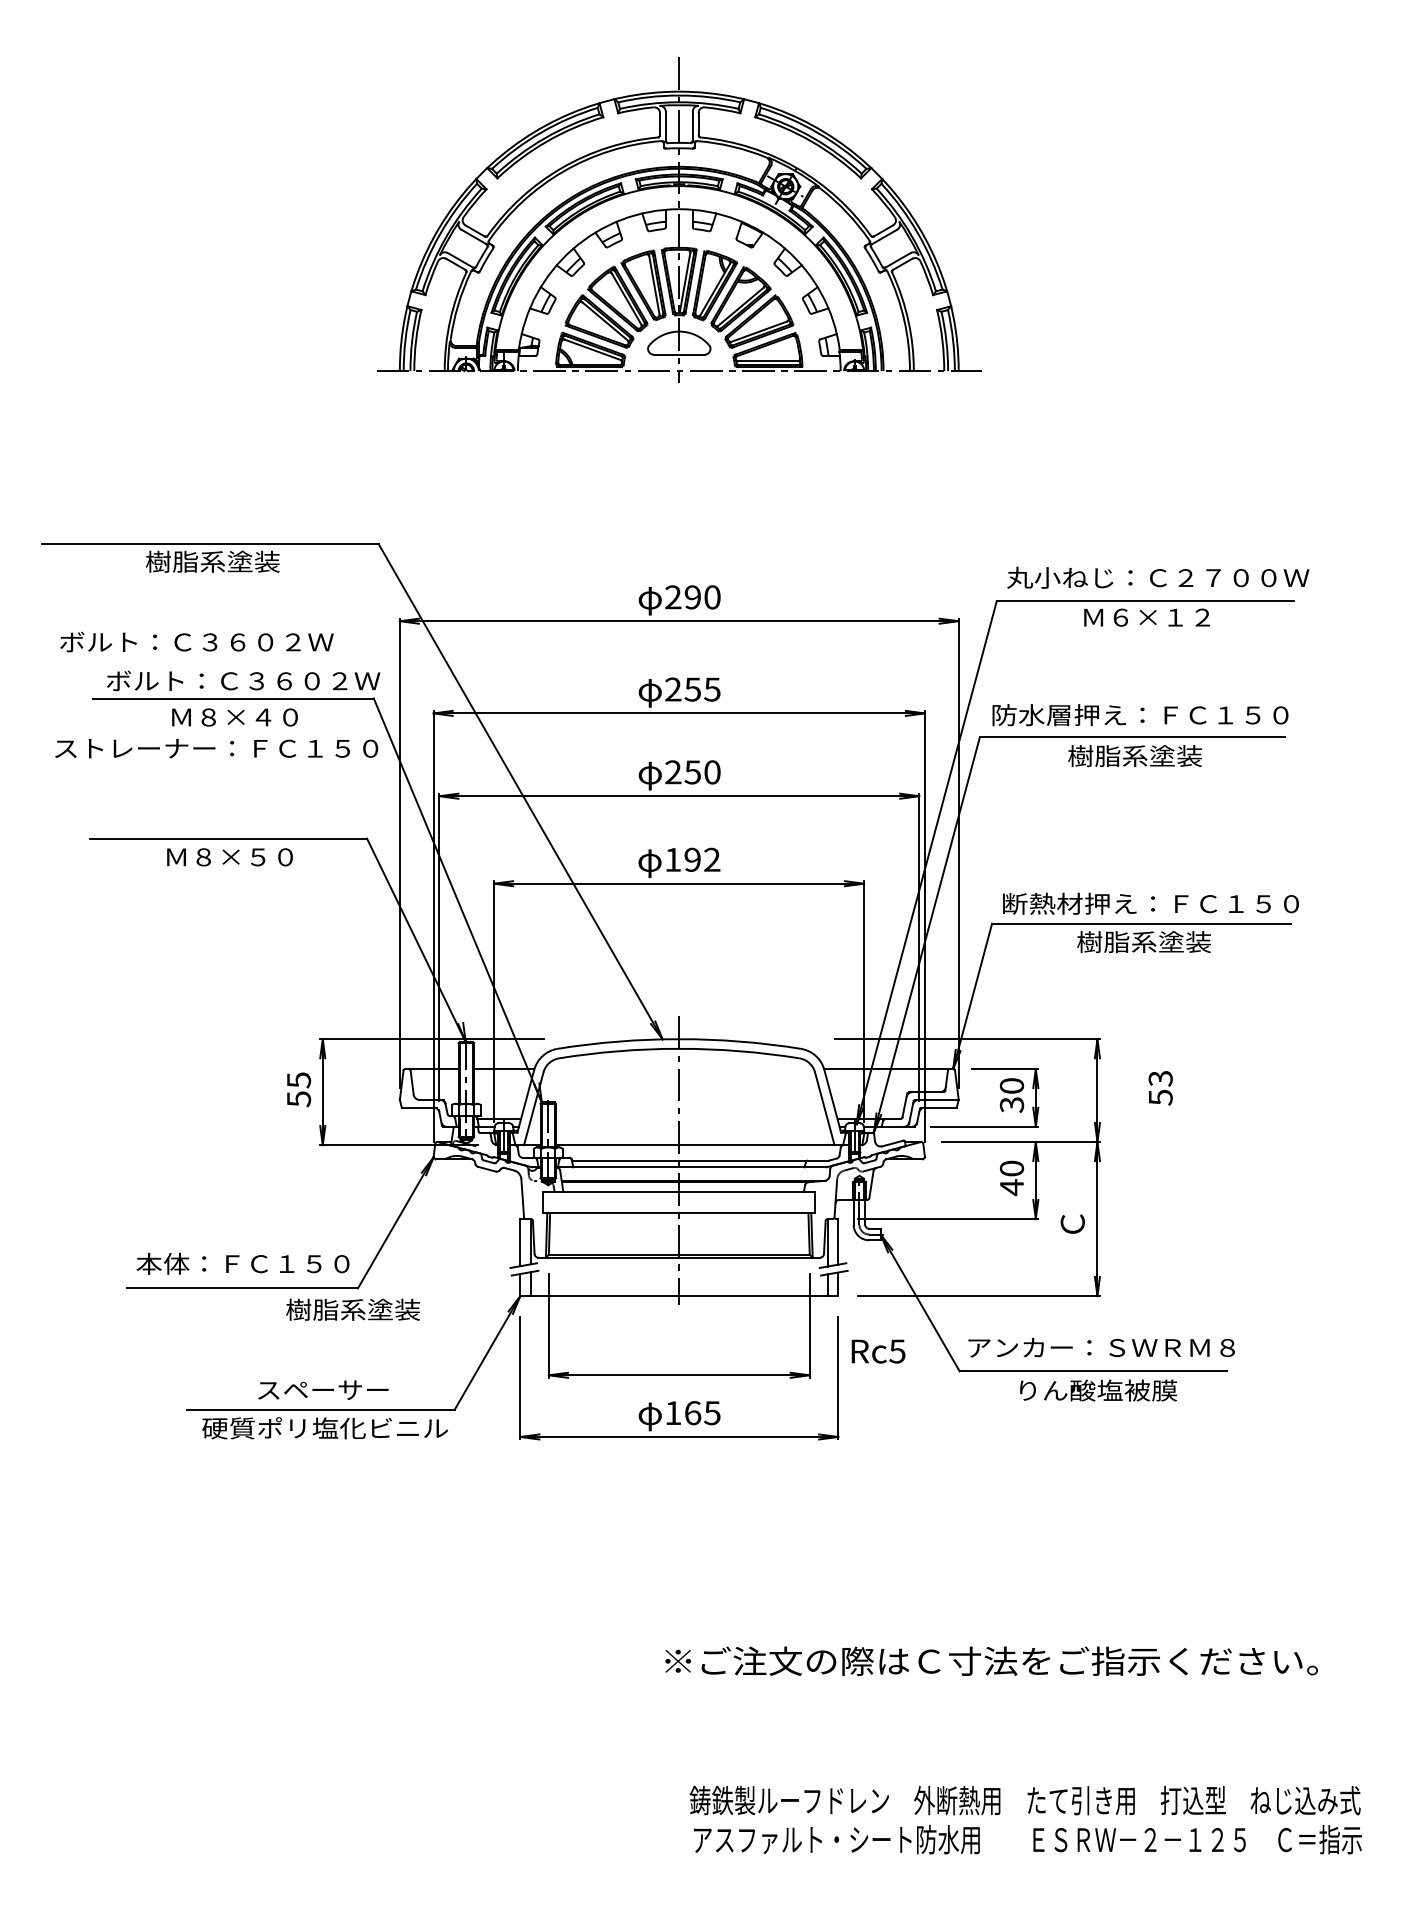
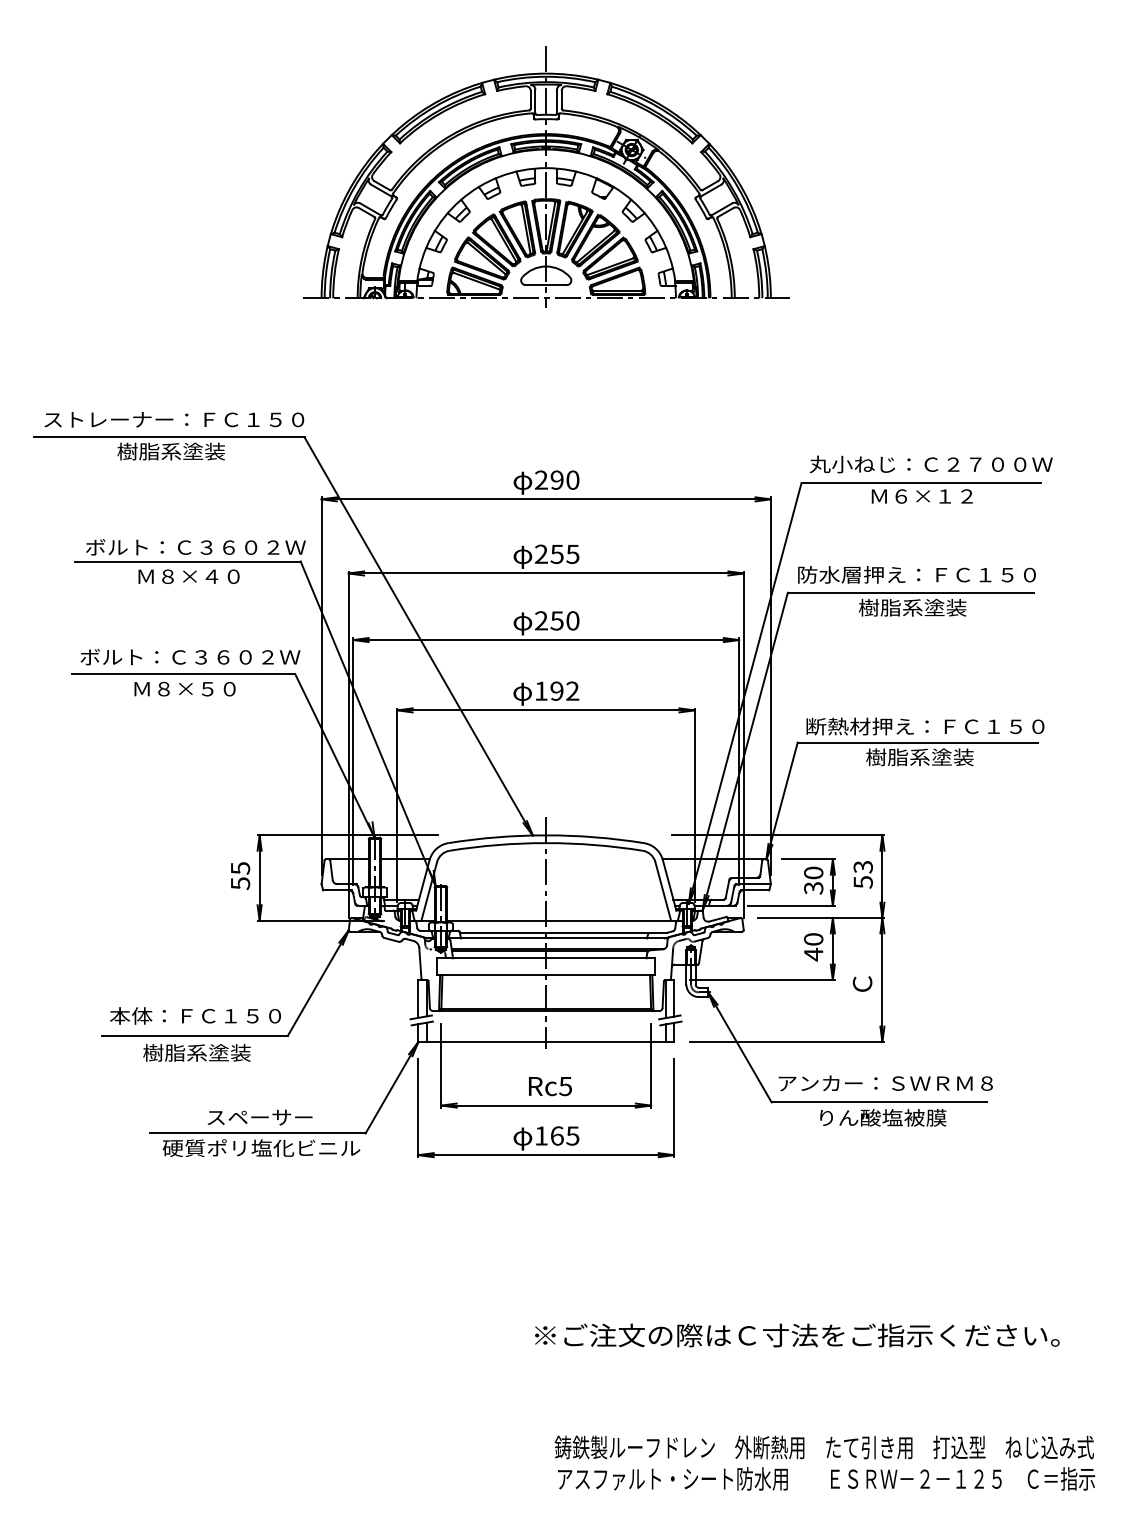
text: (196, 641) -> (190, 656), moved
text: (216, 748) -> (174, 419), moved
text: (1159, 1087) -> (862, 874), moved
text: (352, 1309) -> (196, 1052), moved
text: (878, 1351) -> (550, 1086), moved

